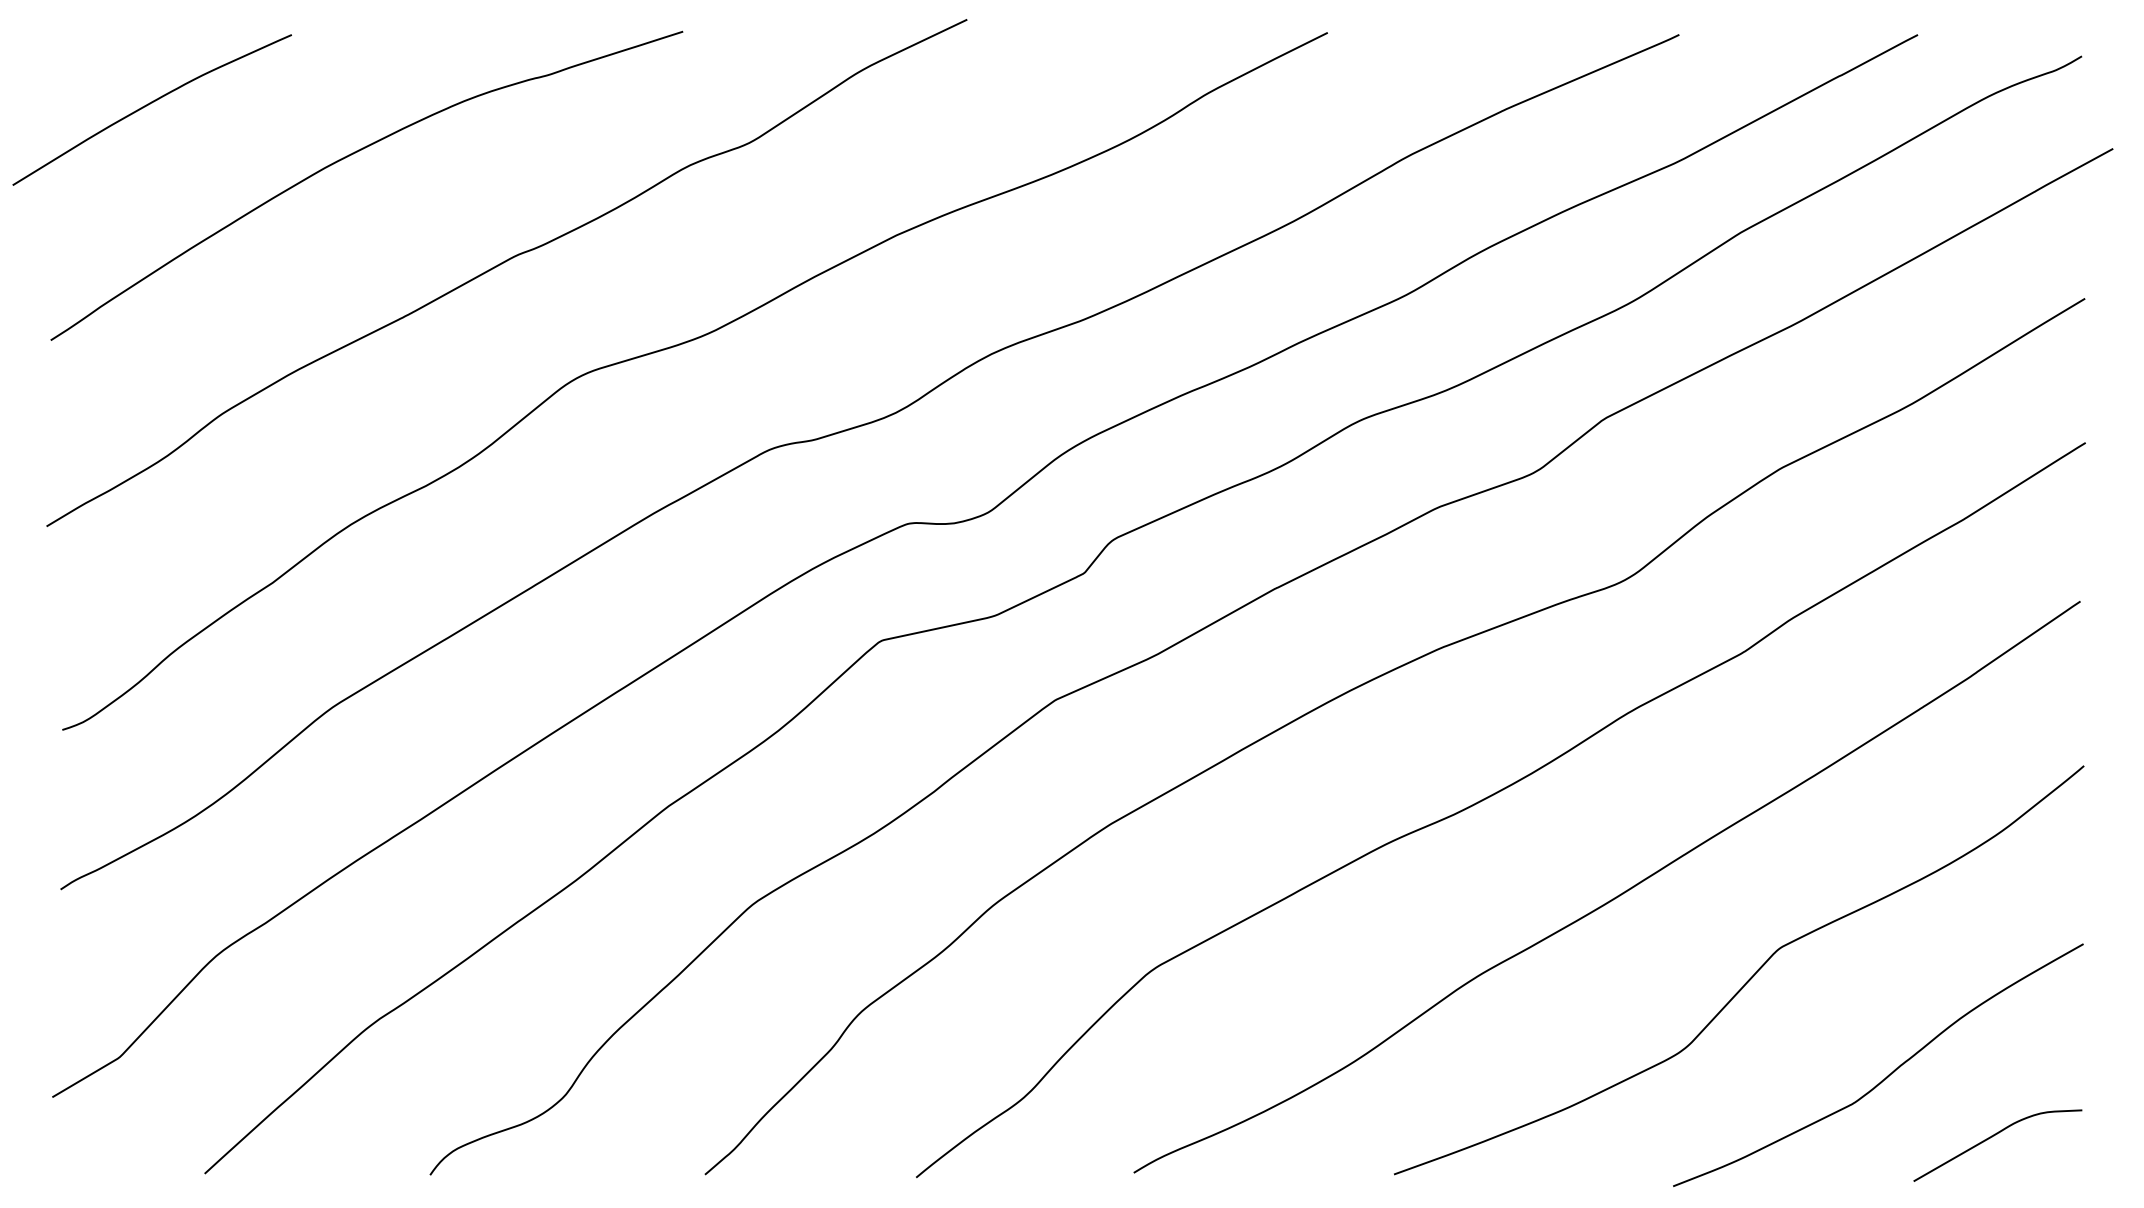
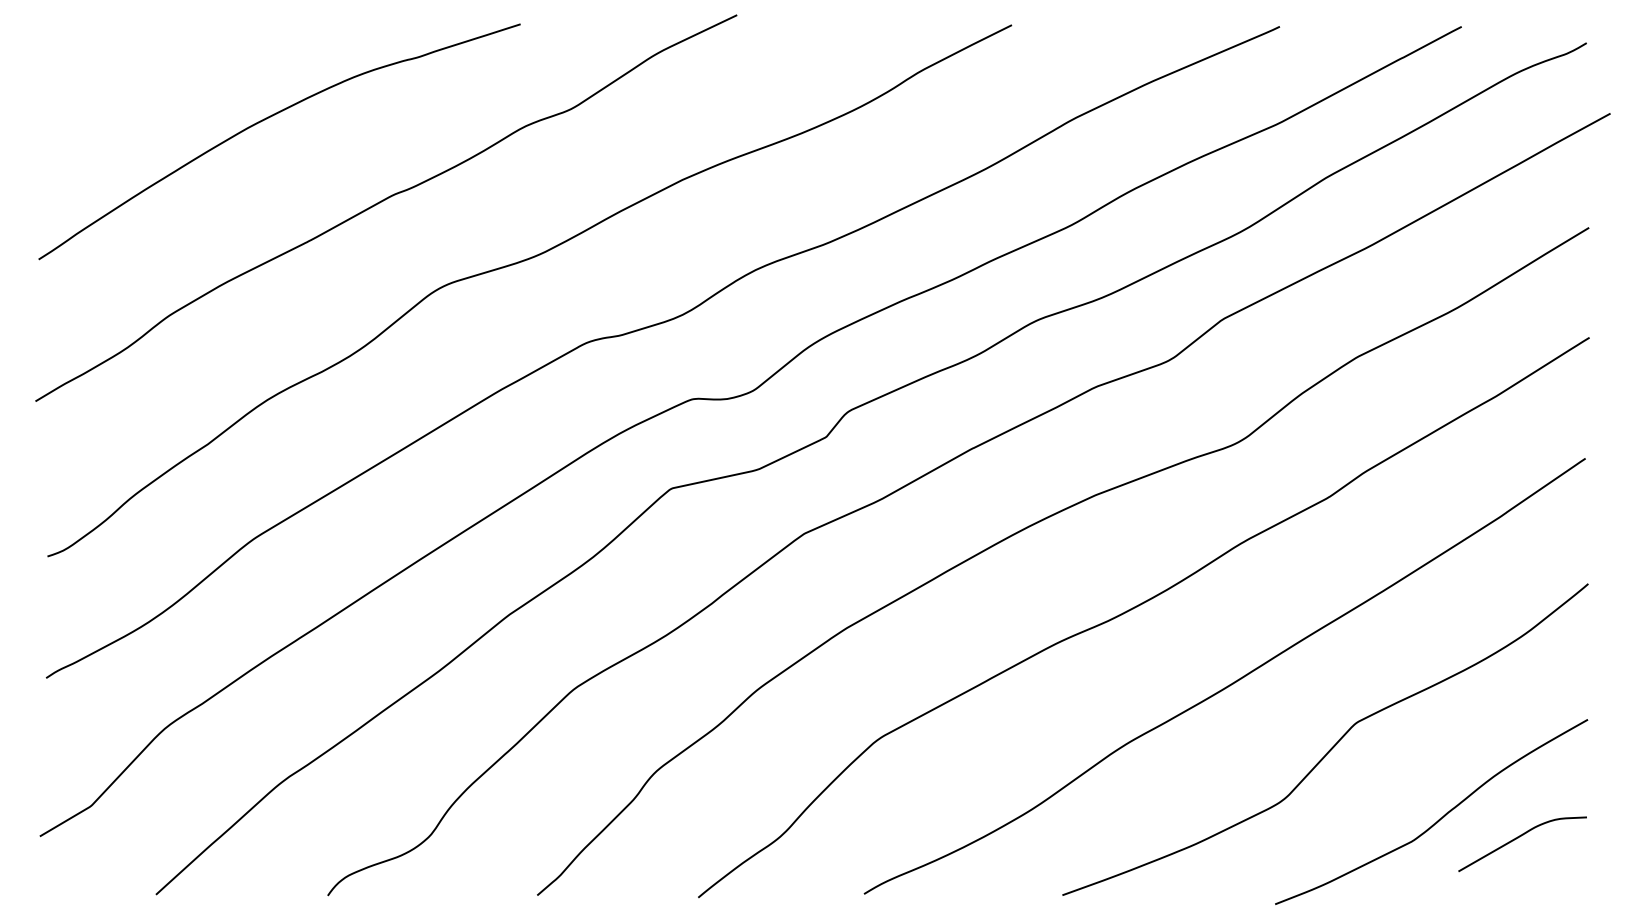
curve: (148, 105) -> (113, 80), removed
curve: (1992, 1138) -> (1518, 838), moved

